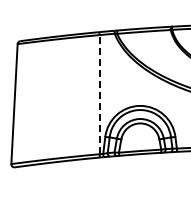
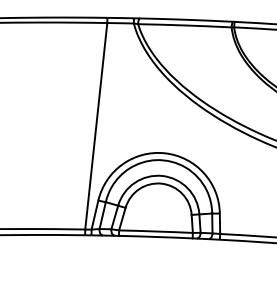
line: (99, 94) -> (96, 125), dashed -> solid

